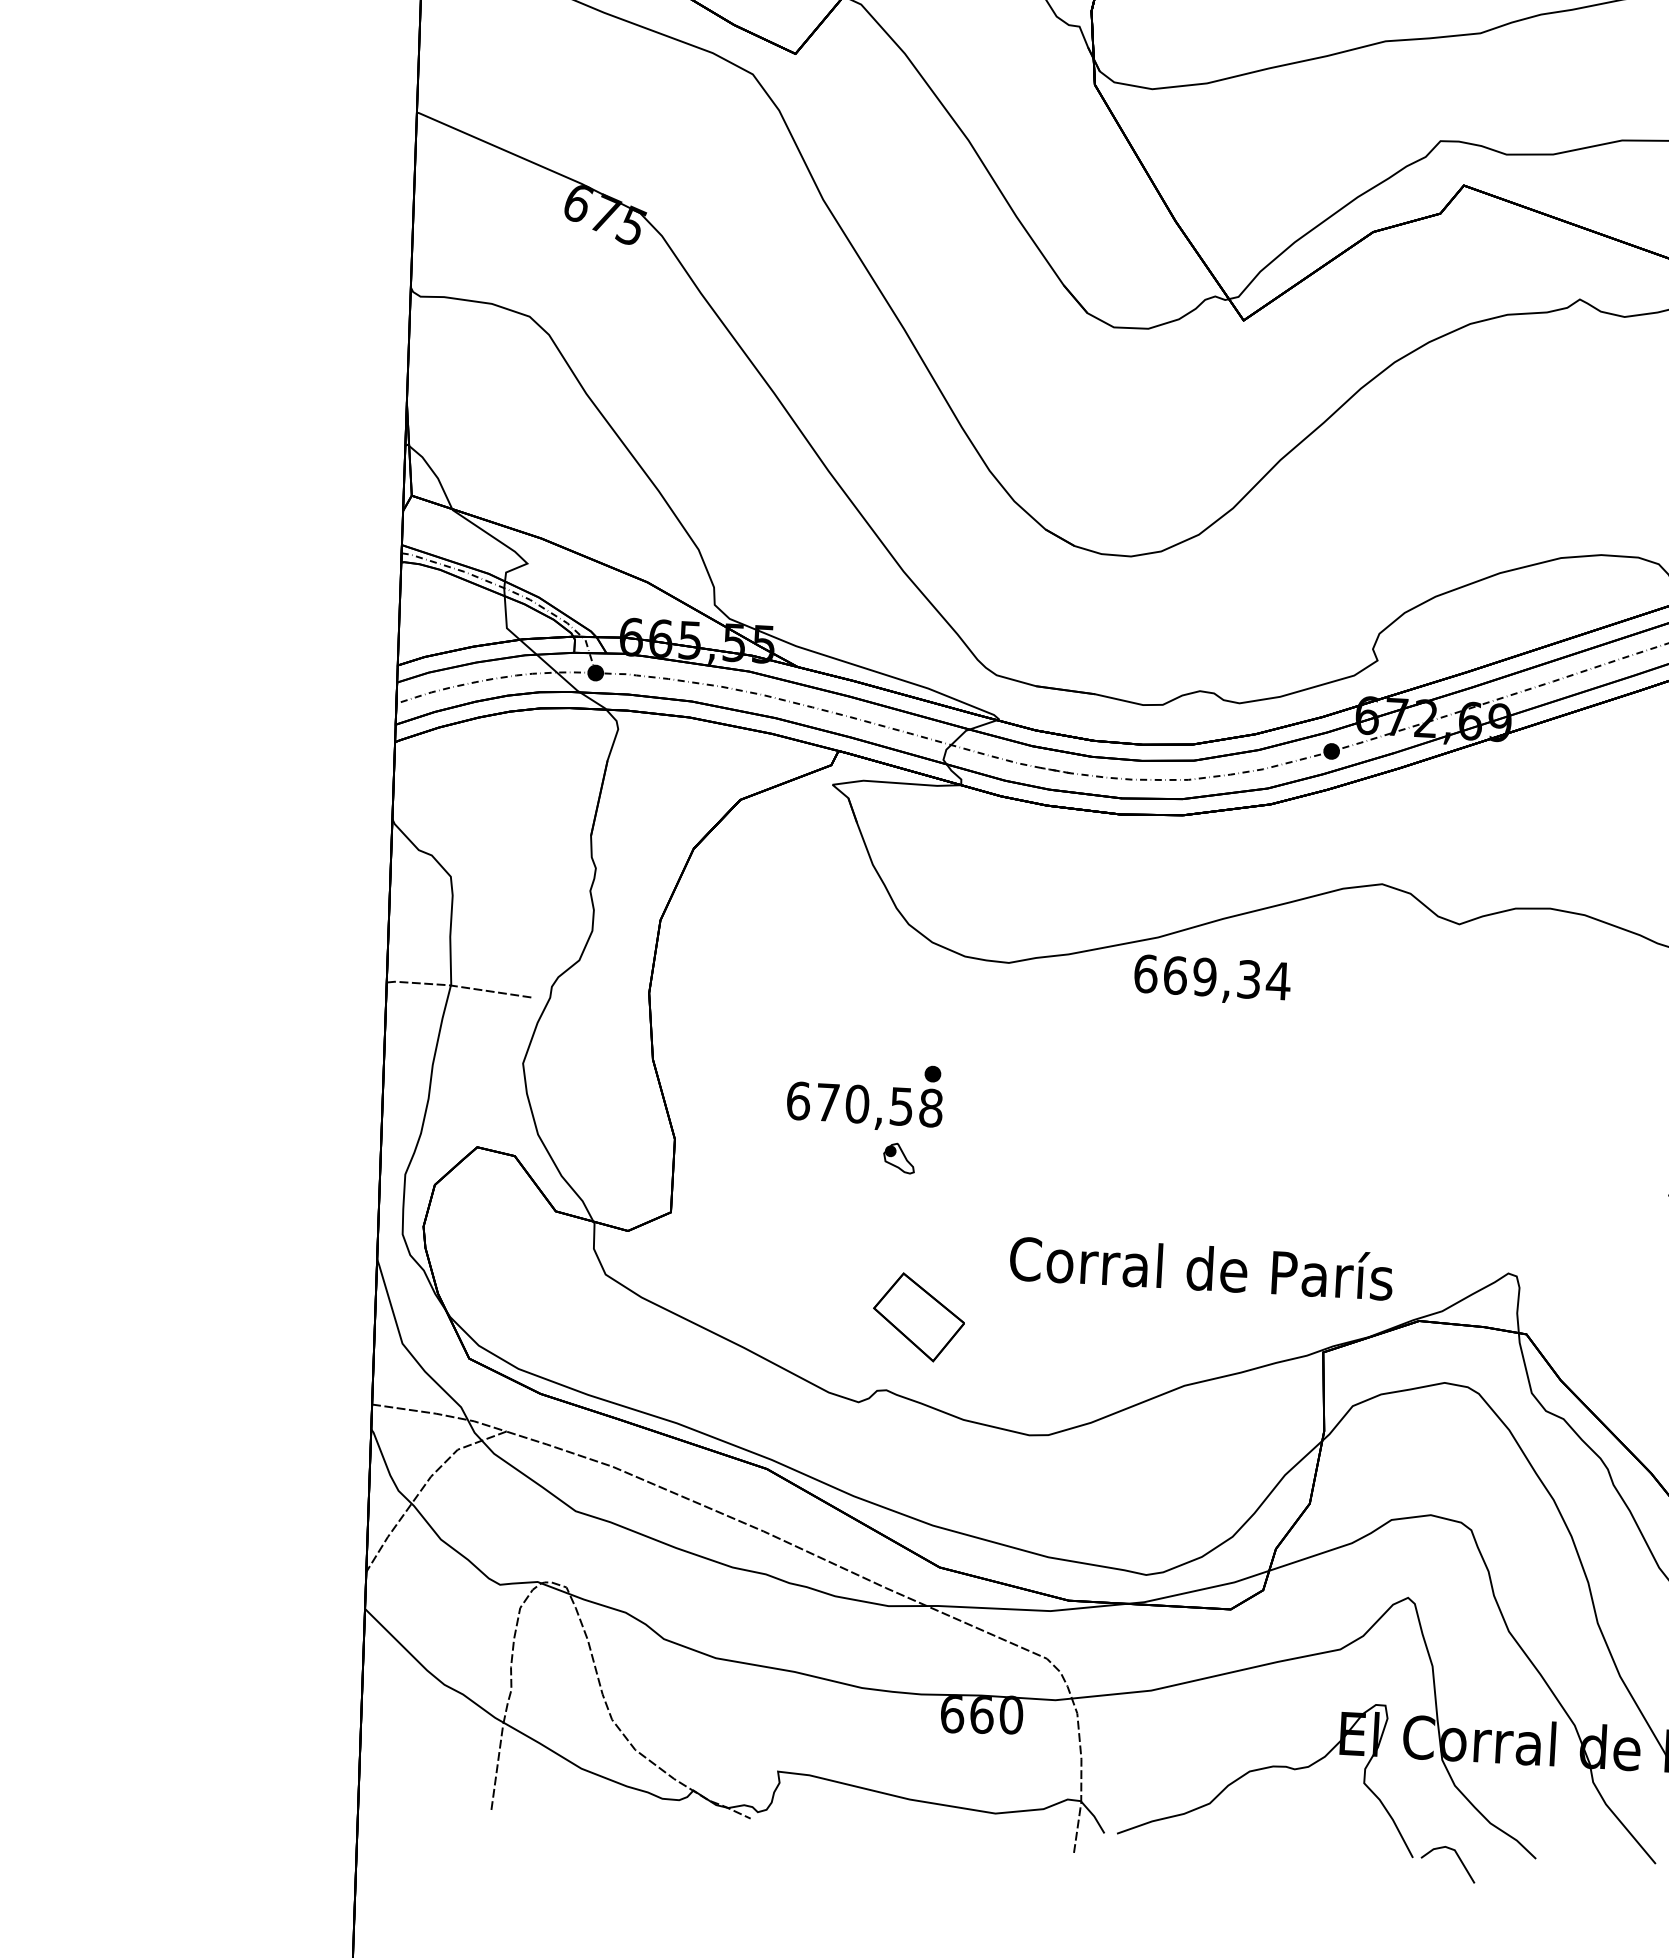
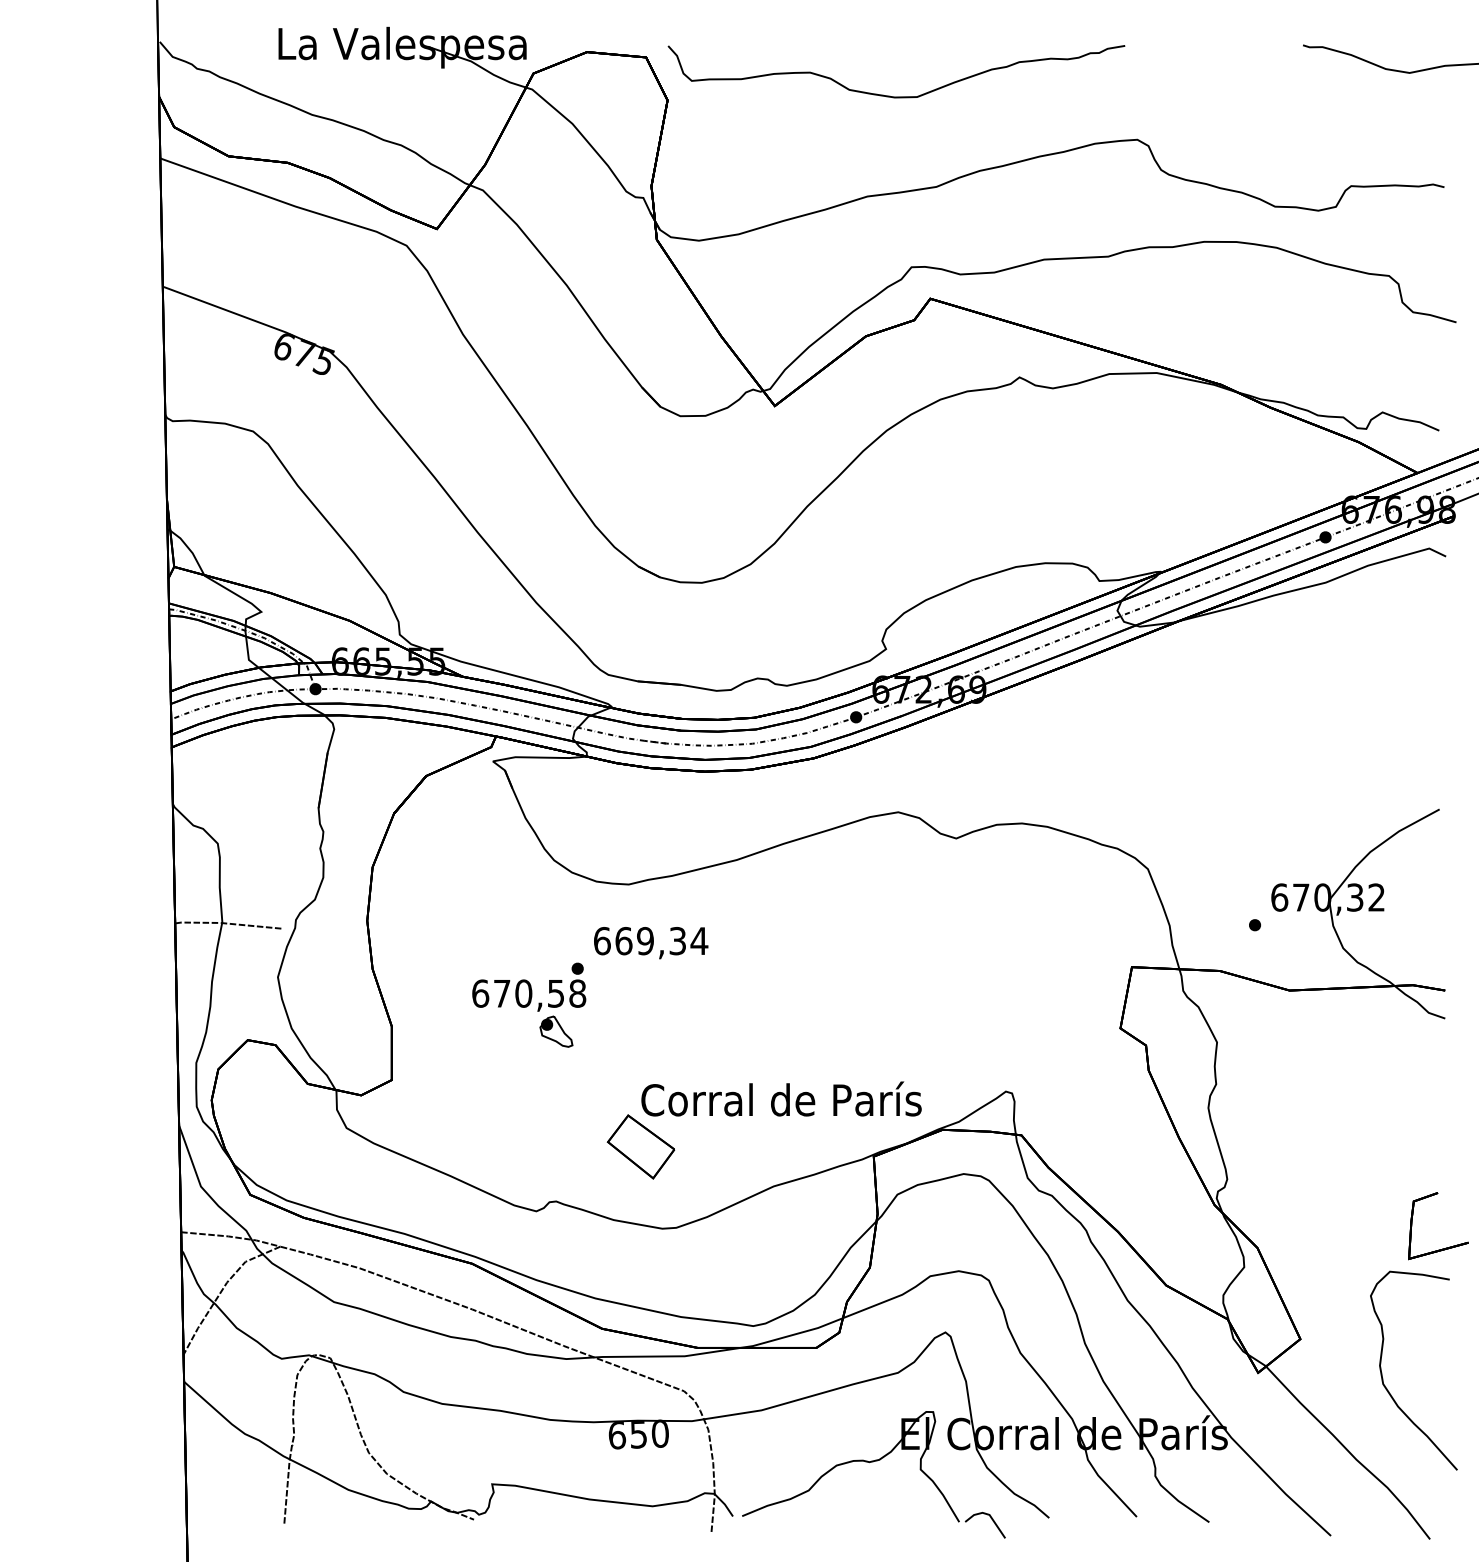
text: (1212, 980) -> (651, 943), moved
part: (899, 1158) -> (556, 1031), size x1.43
part: (918, 1316) -> (640, 1146), moved
text: (981, 1714) -> (638, 1434), 660 -> 650

